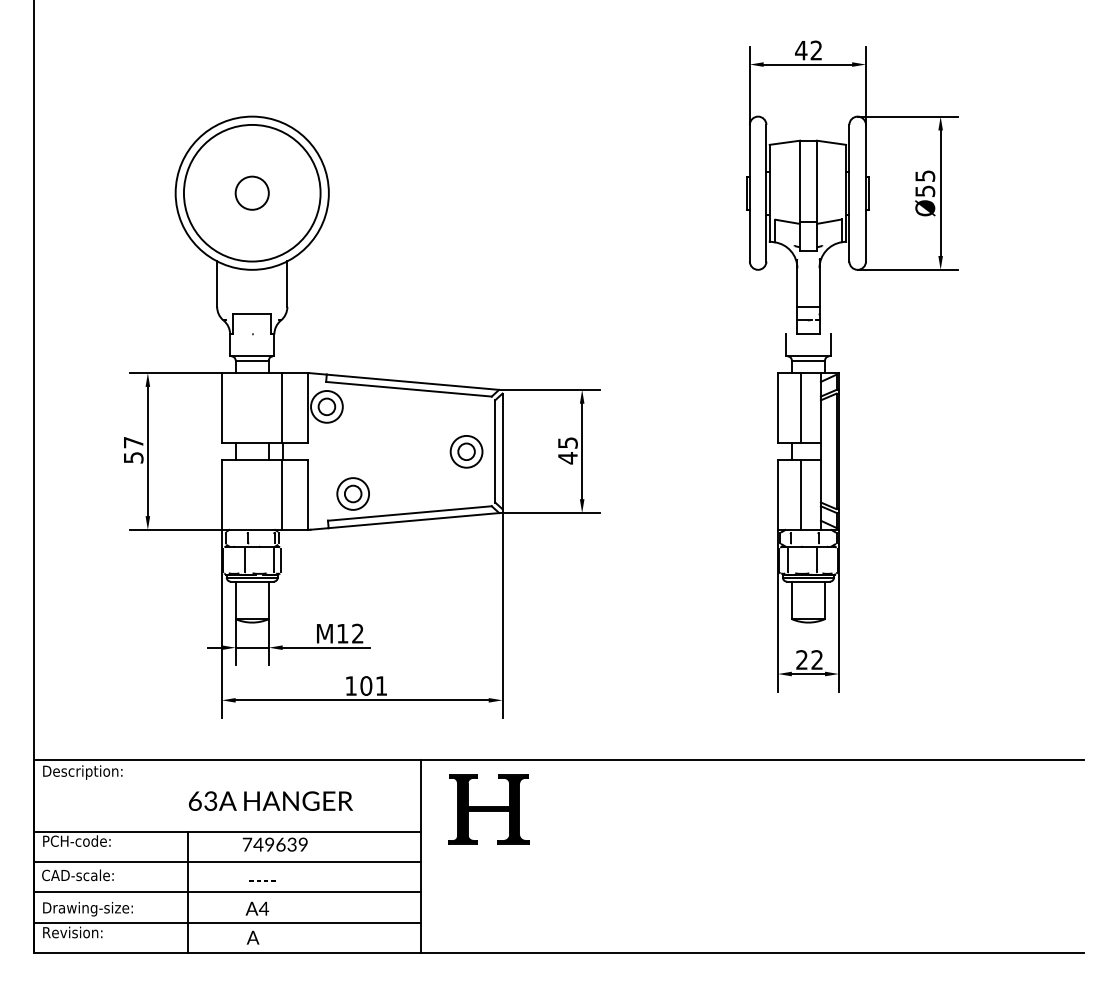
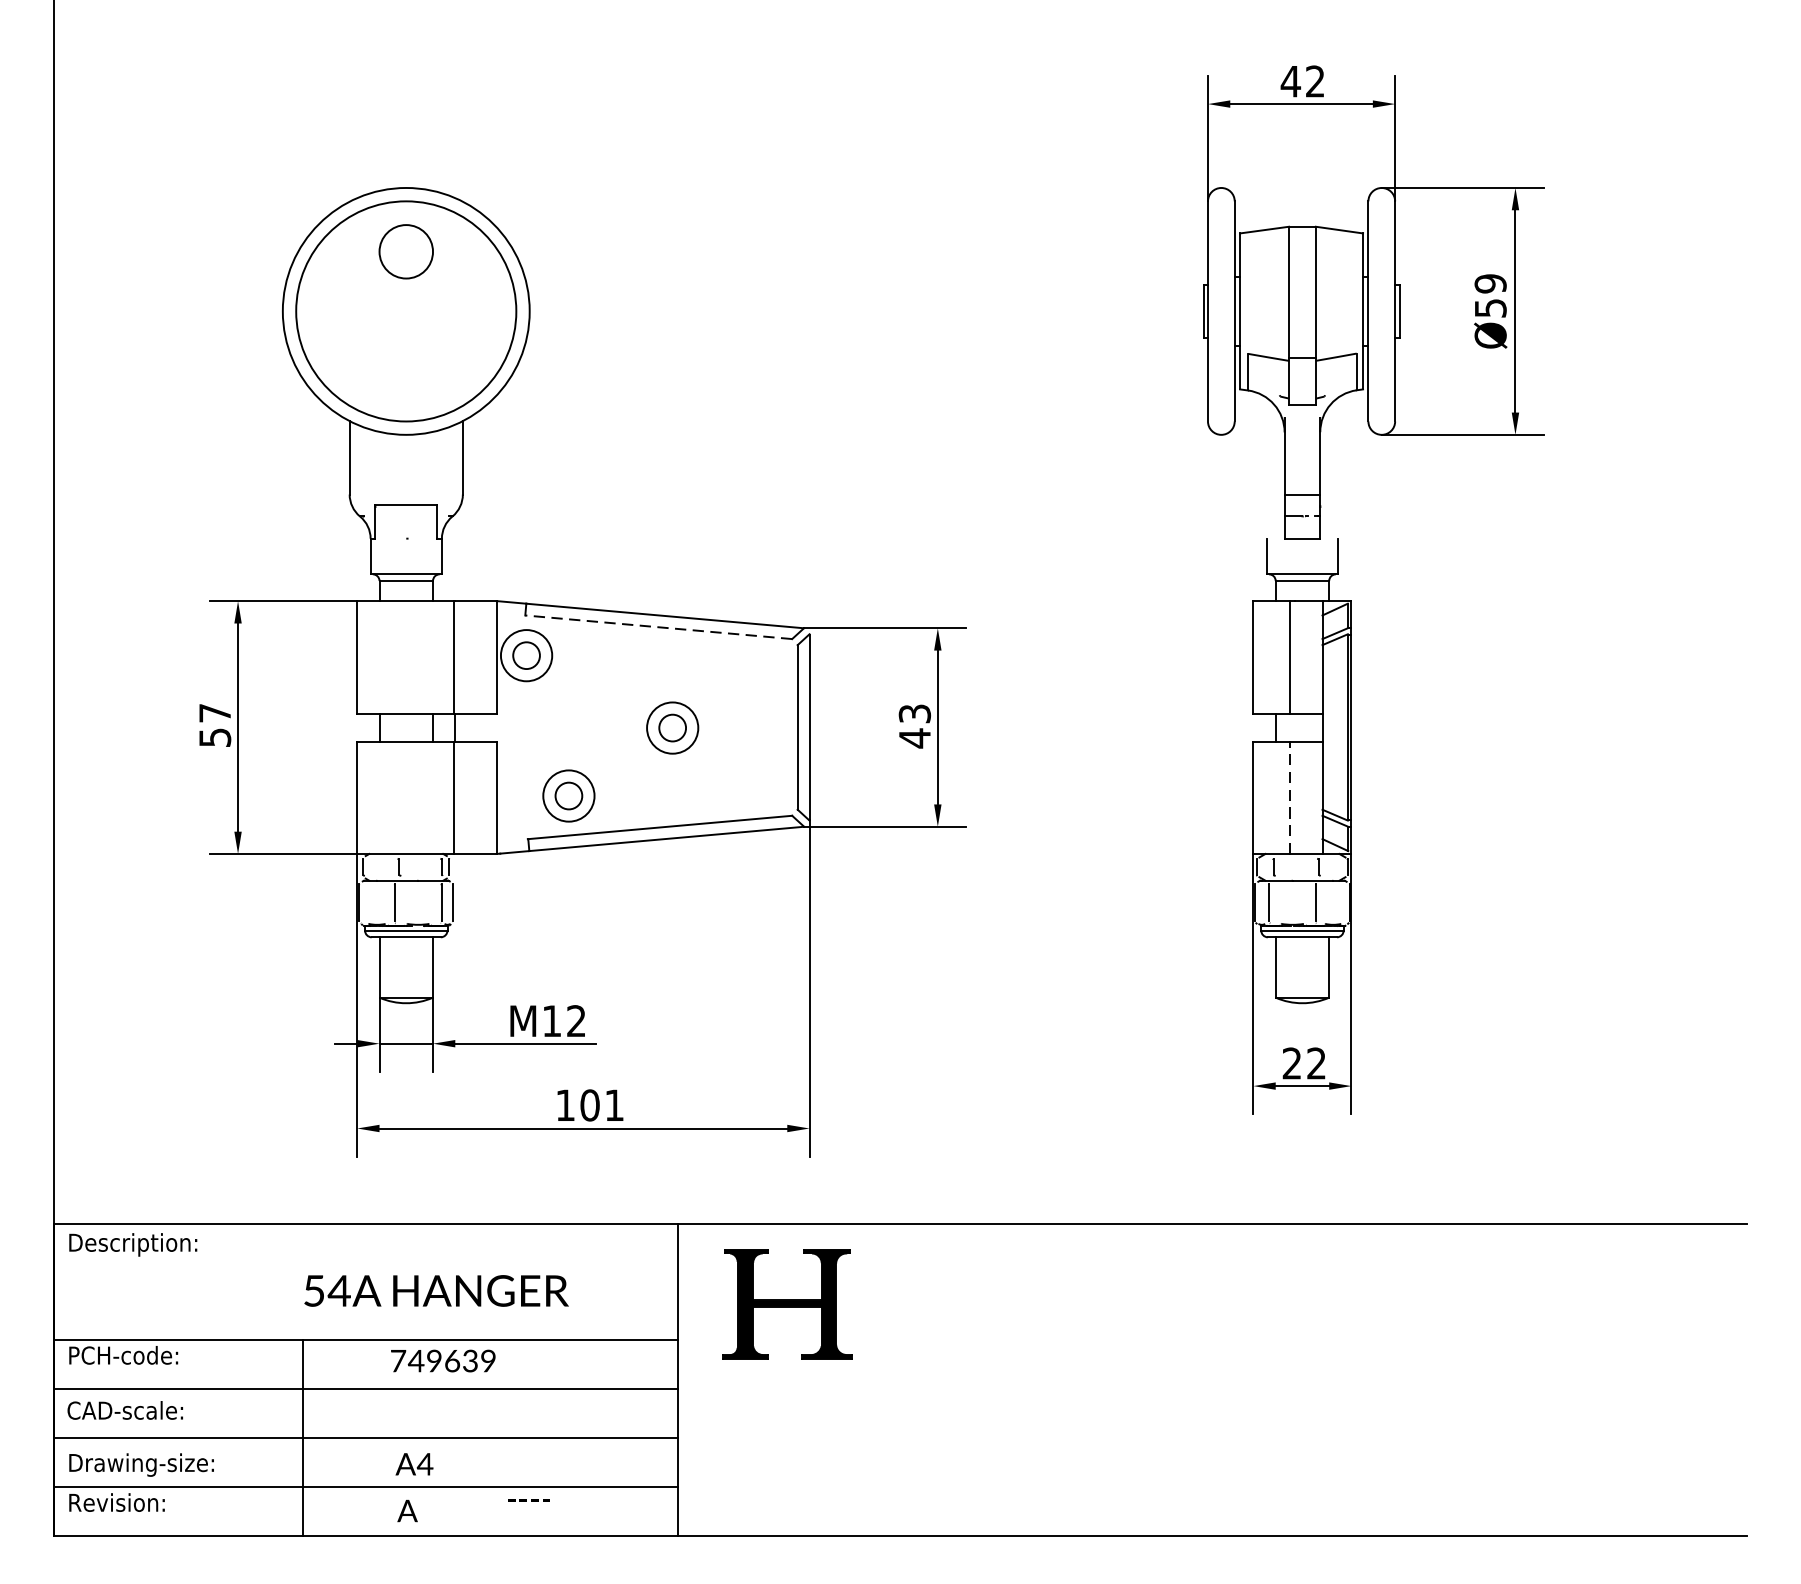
text: (924, 176) -> (1489, 284), 55 -> 59
circle: (251, 192) -> (405, 250), moved
line: (408, 389) -> (657, 627), solid -> dashed
text: (567, 442) -> (914, 713), 45 -> 43
part: (466, 451) -> (672, 727), moved
line: (800, 495) -> (1289, 798), solid -> dashed
text: (202, 800) -> (326, 1289), 63A -> 54A
text: (262, 880) -> (529, 1499), moved

